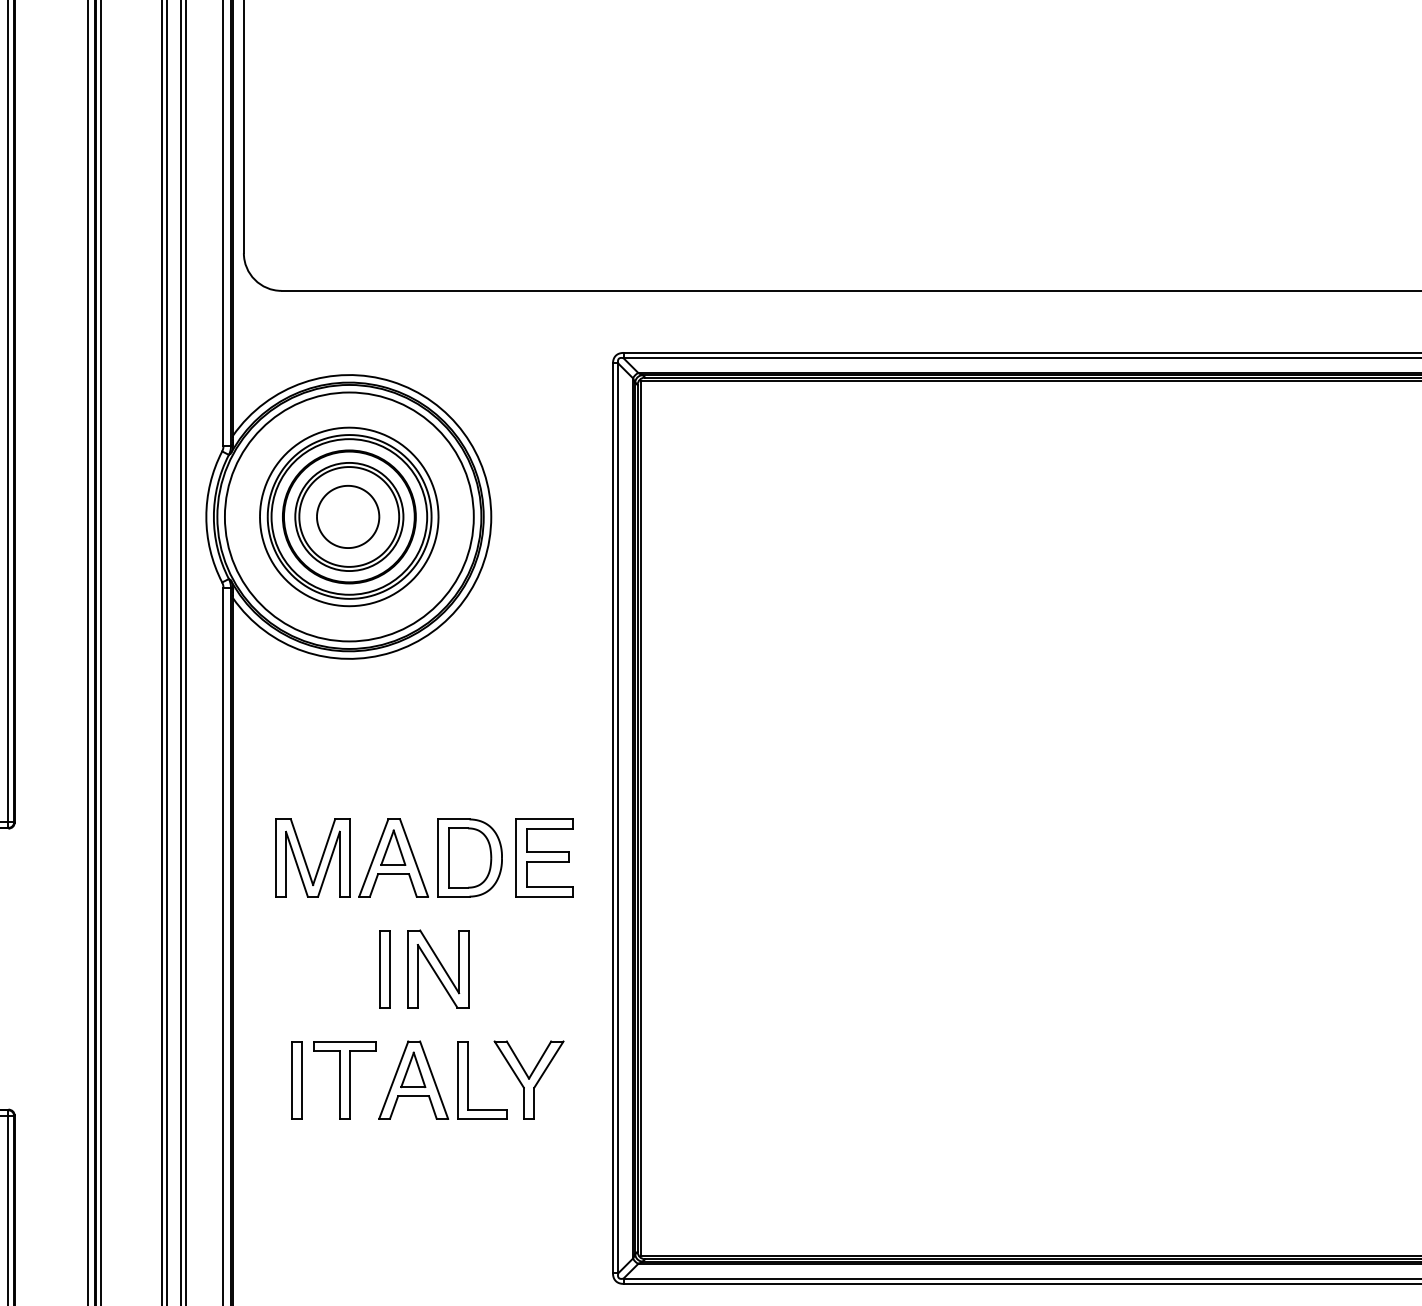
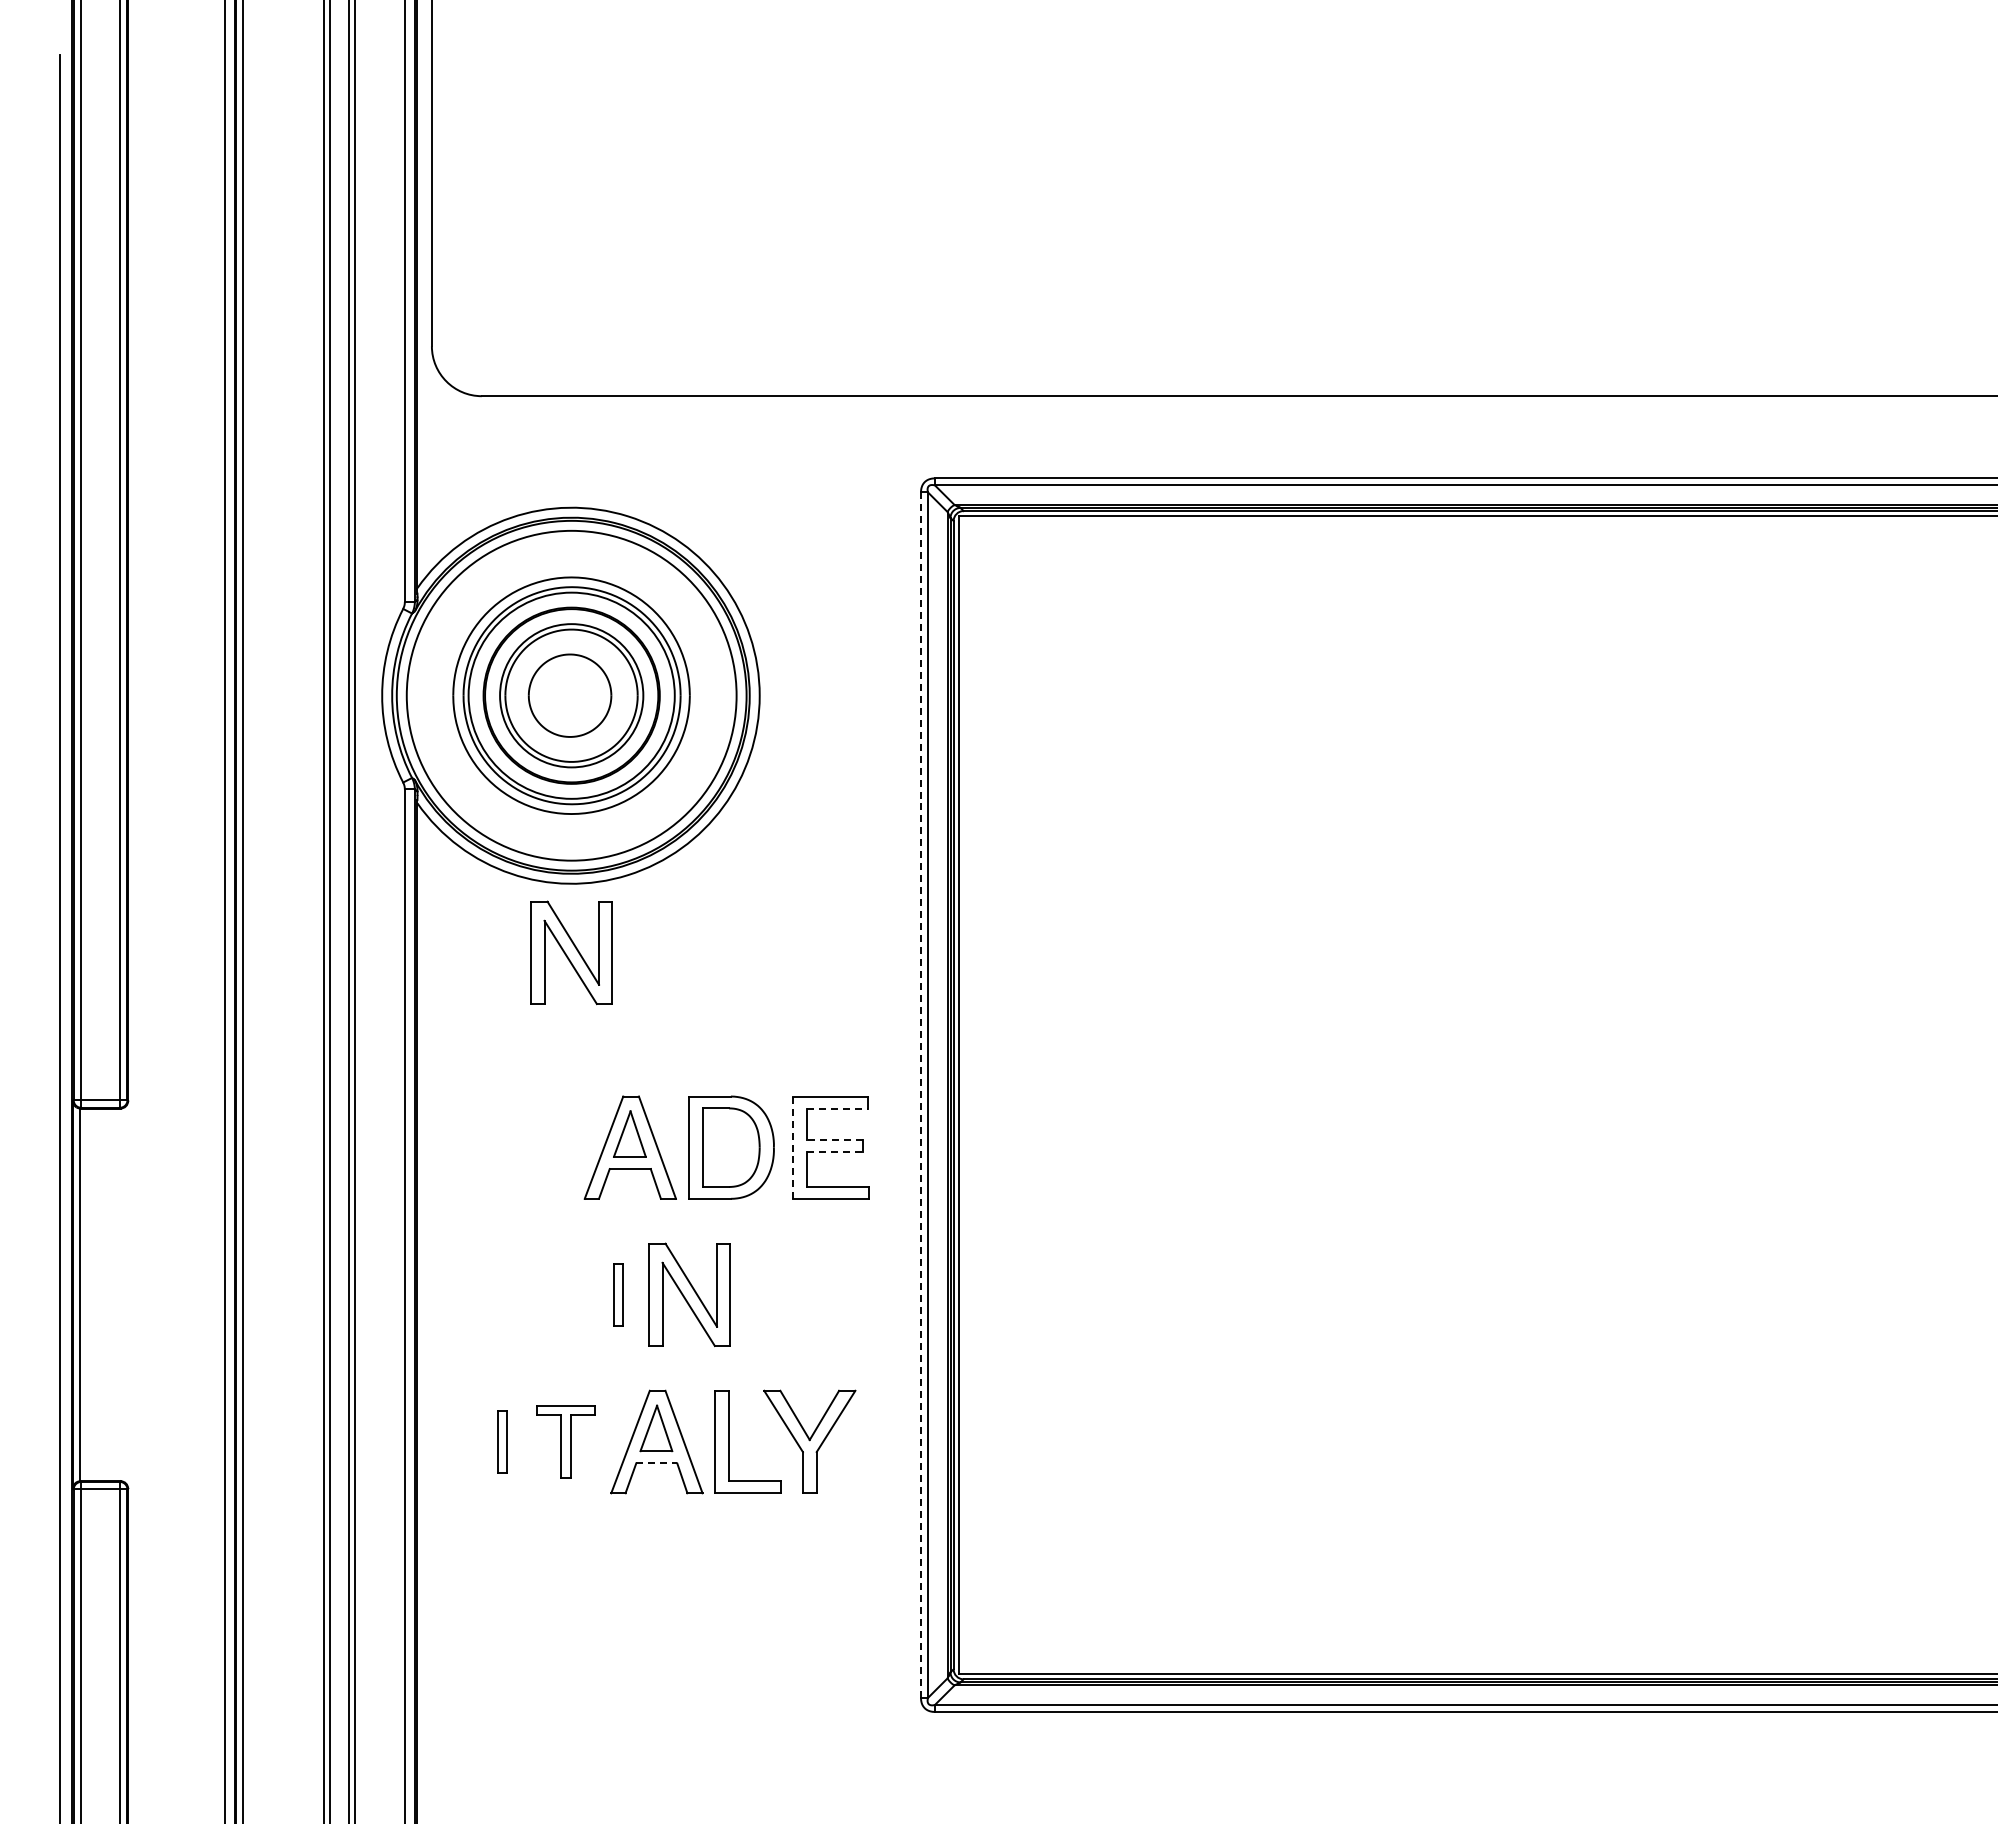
part: (349, 710) -> (571, 952), added
line: (612, 818) -> (920, 1095), solid -> dashed
line: (549, 828) -> (837, 1108), solid -> dashed
line: (547, 852) -> (834, 1140), solid -> dashed
line: (516, 858) -> (793, 1148), solid -> dashed
part: (305, 859) -> (513, 1149), removed
line: (548, 861) -> (835, 1152), solid -> dashed
part: (384, 968) -> (618, 1294), size x0.6
part: (297, 1079) -> (502, 1441), size x0.6
part: (344, 1079) -> (565, 1441), size x0.7
line: (413, 1096) -> (656, 1463), solid -> dashed

